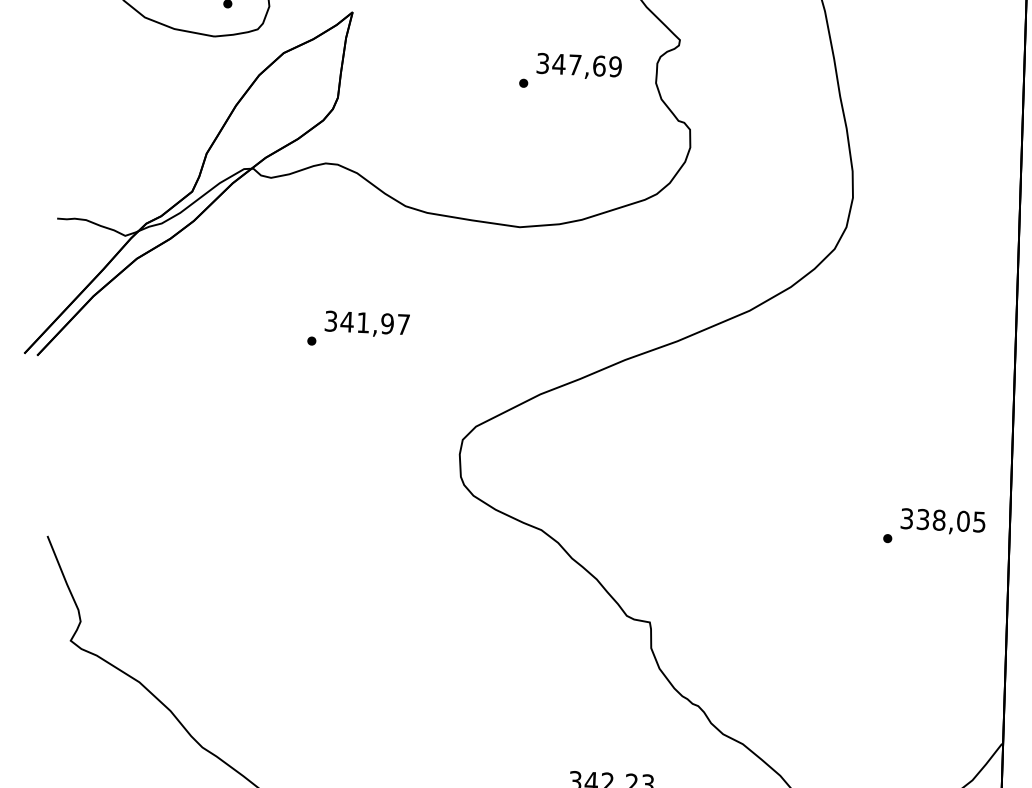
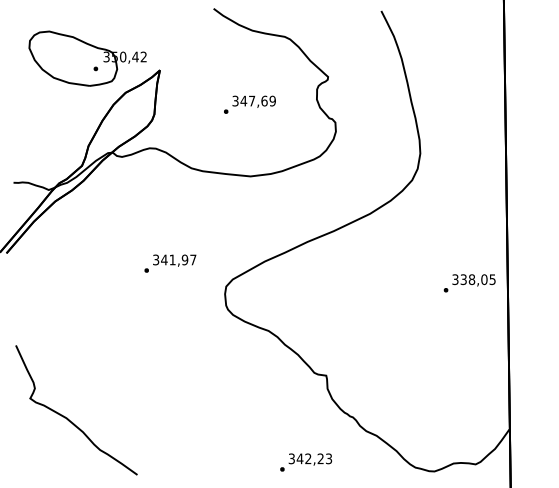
text: (569, 71) -> (249, 104), moved
text: (358, 329) -> (170, 263), moved
text: (934, 527) -> (469, 283), moved

